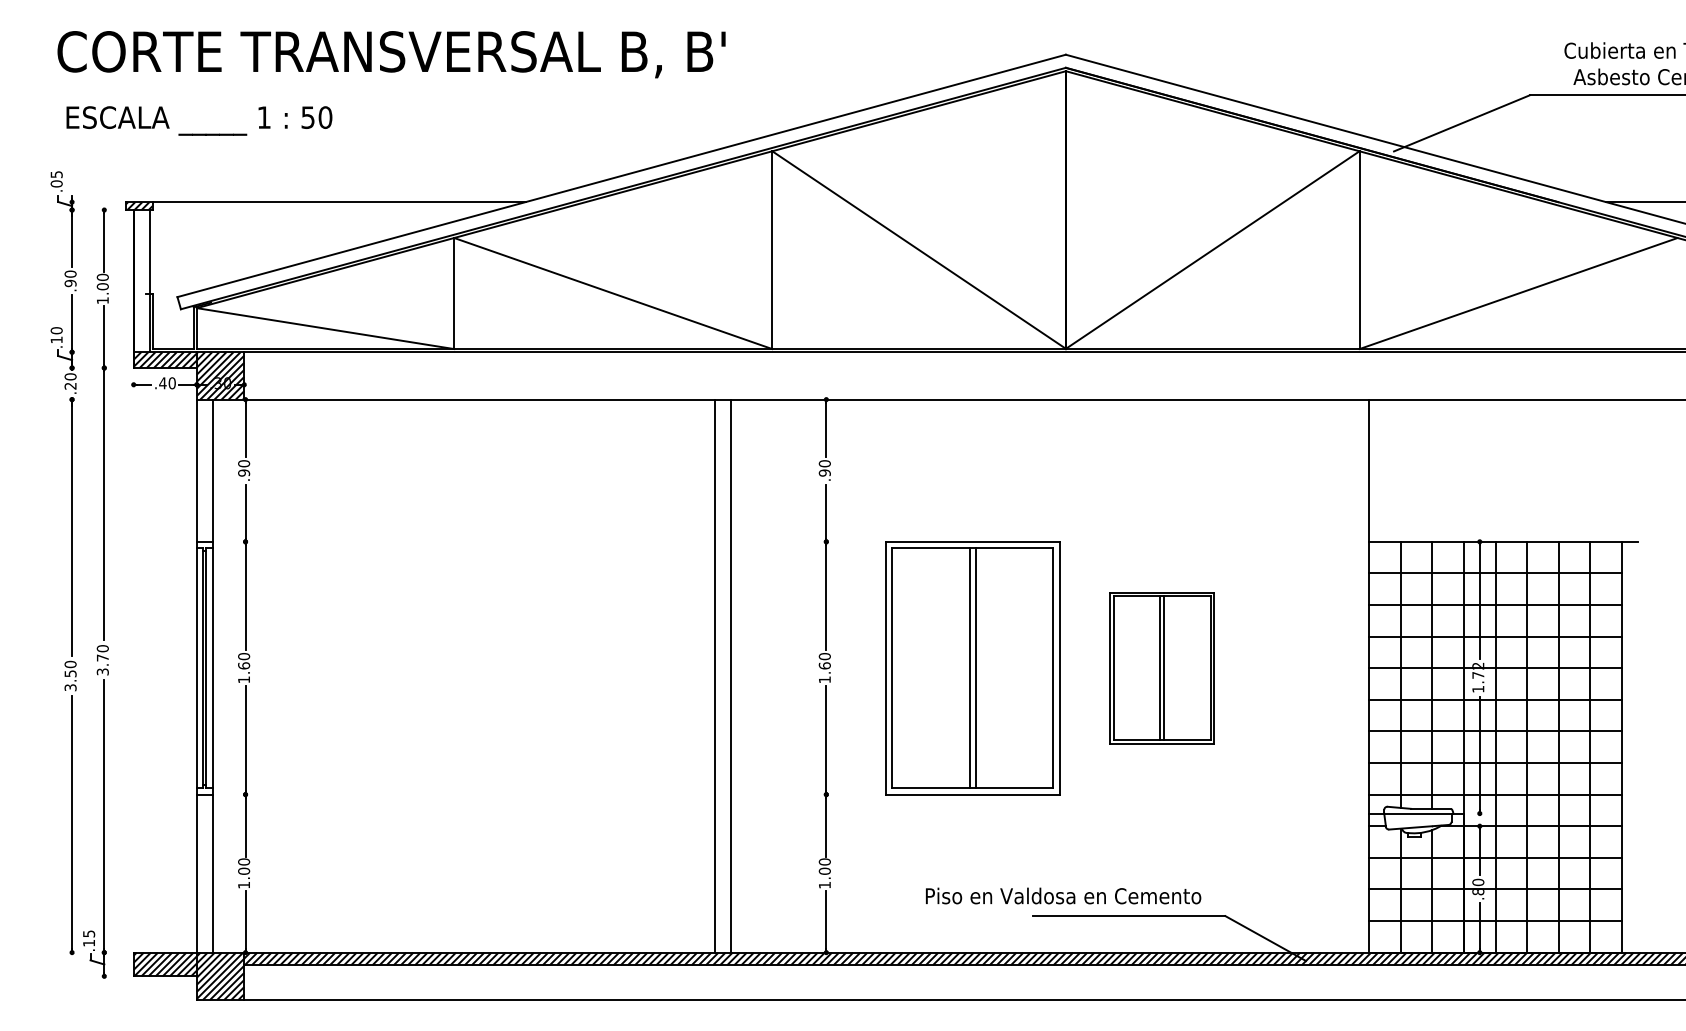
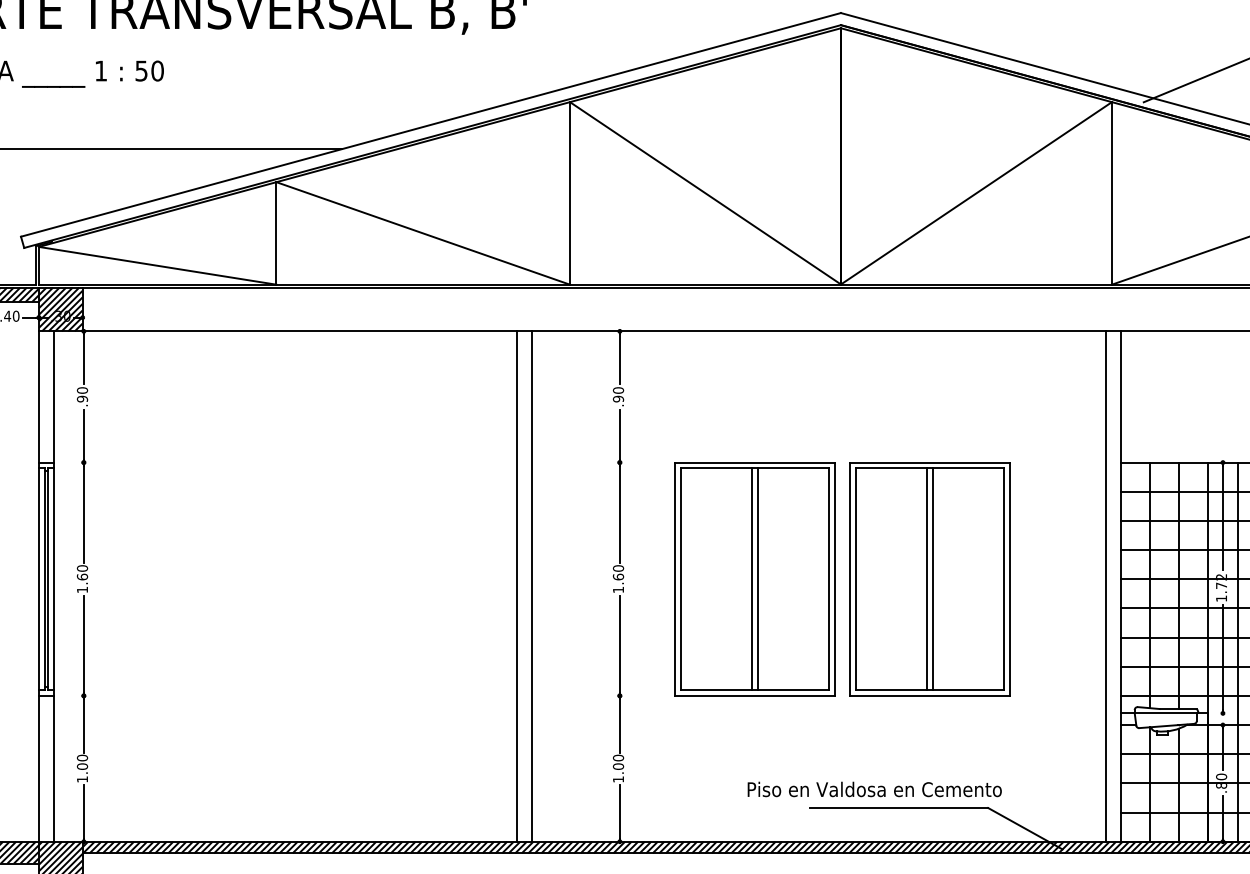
part: (1161, 668) -> (929, 579), size x1.67
line: (1353, 675) -> (1106, 585), added
text: (1063, 895) -> (874, 788), moved

